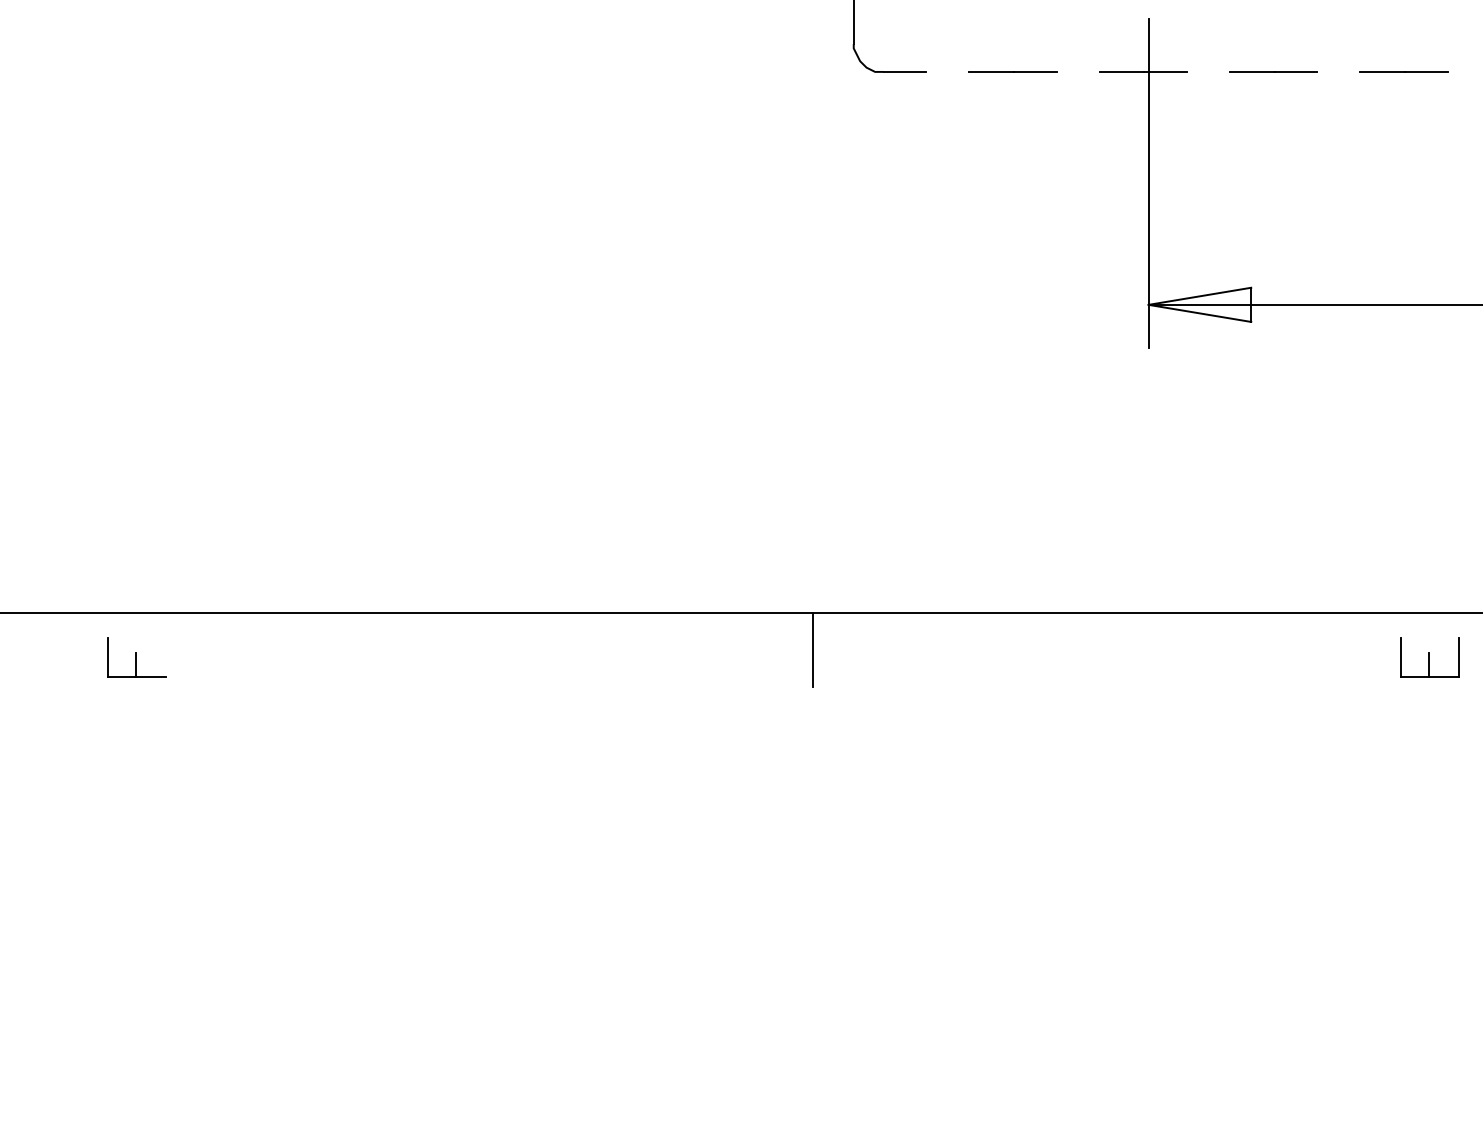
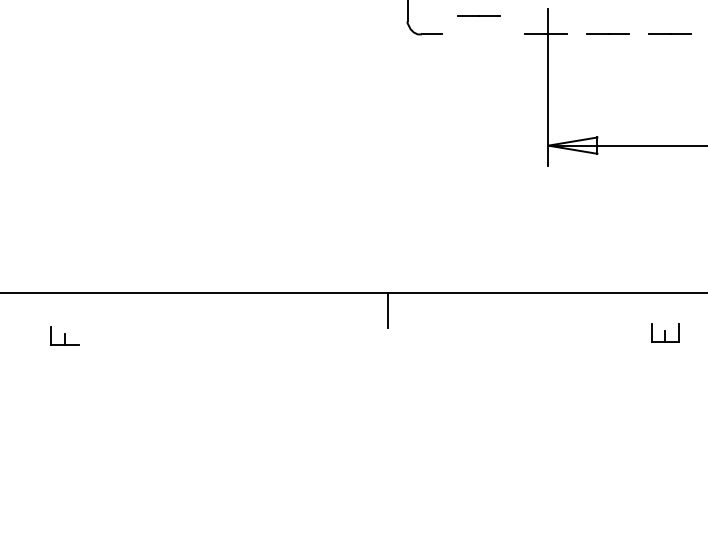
line: (1012, 69) -> (478, 15), moved
part: (135, 656) -> (64, 335), moved
part: (1429, 656) -> (665, 332), moved

